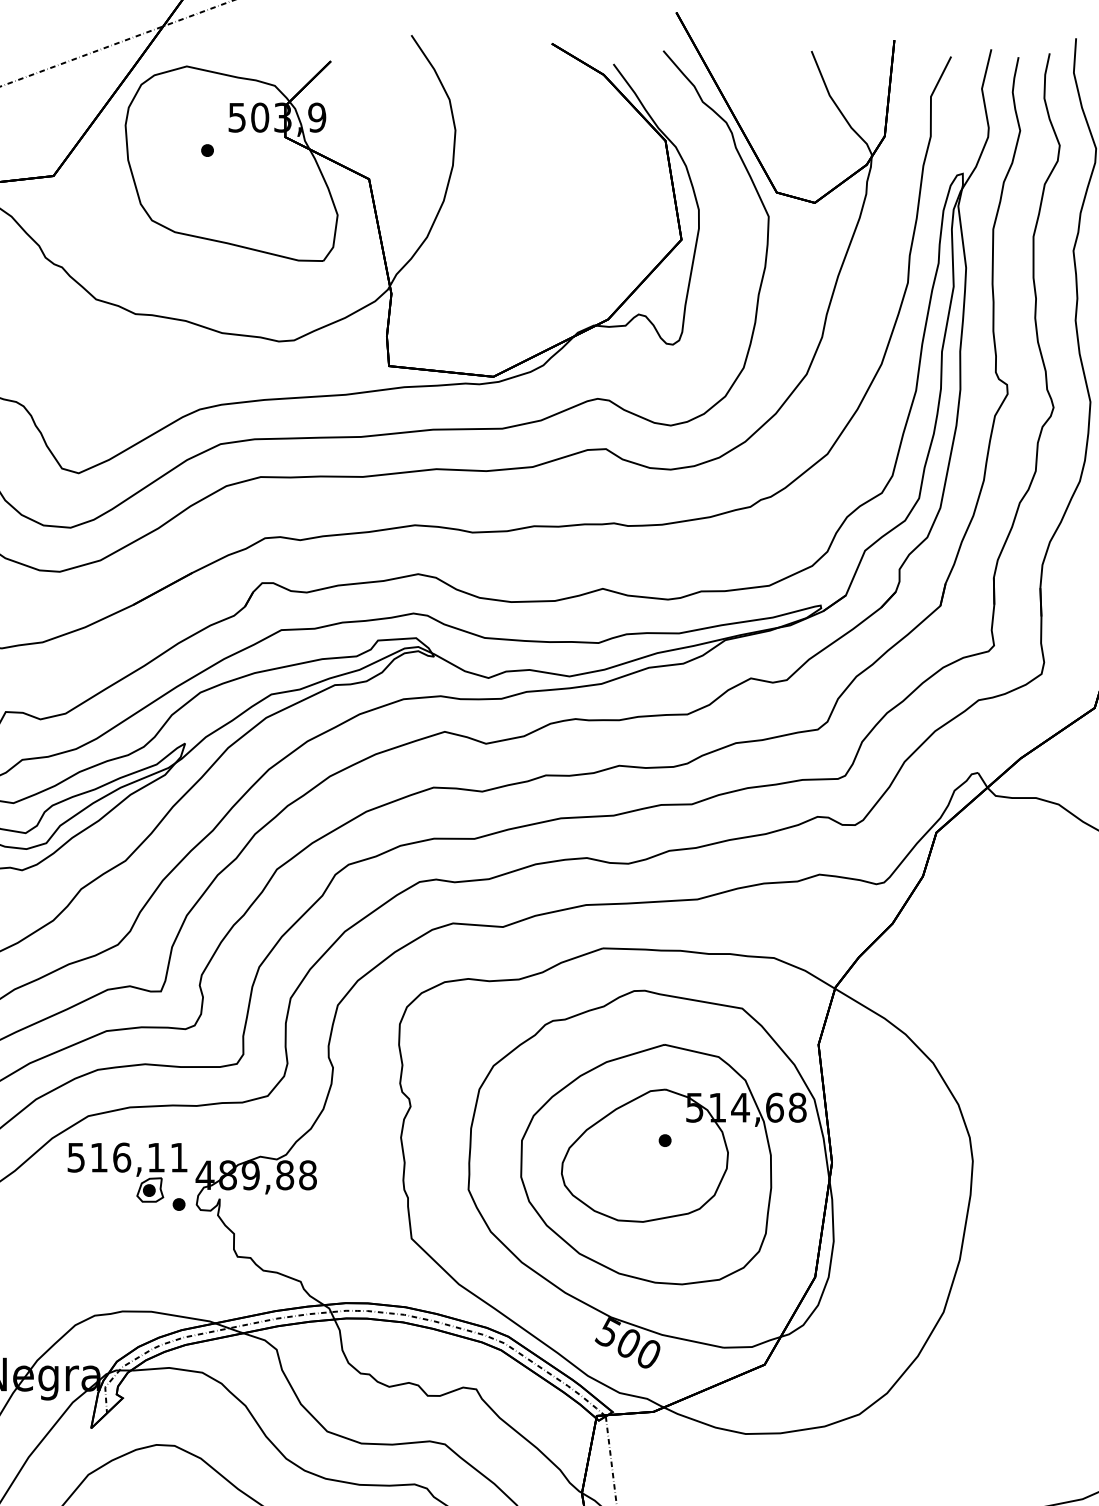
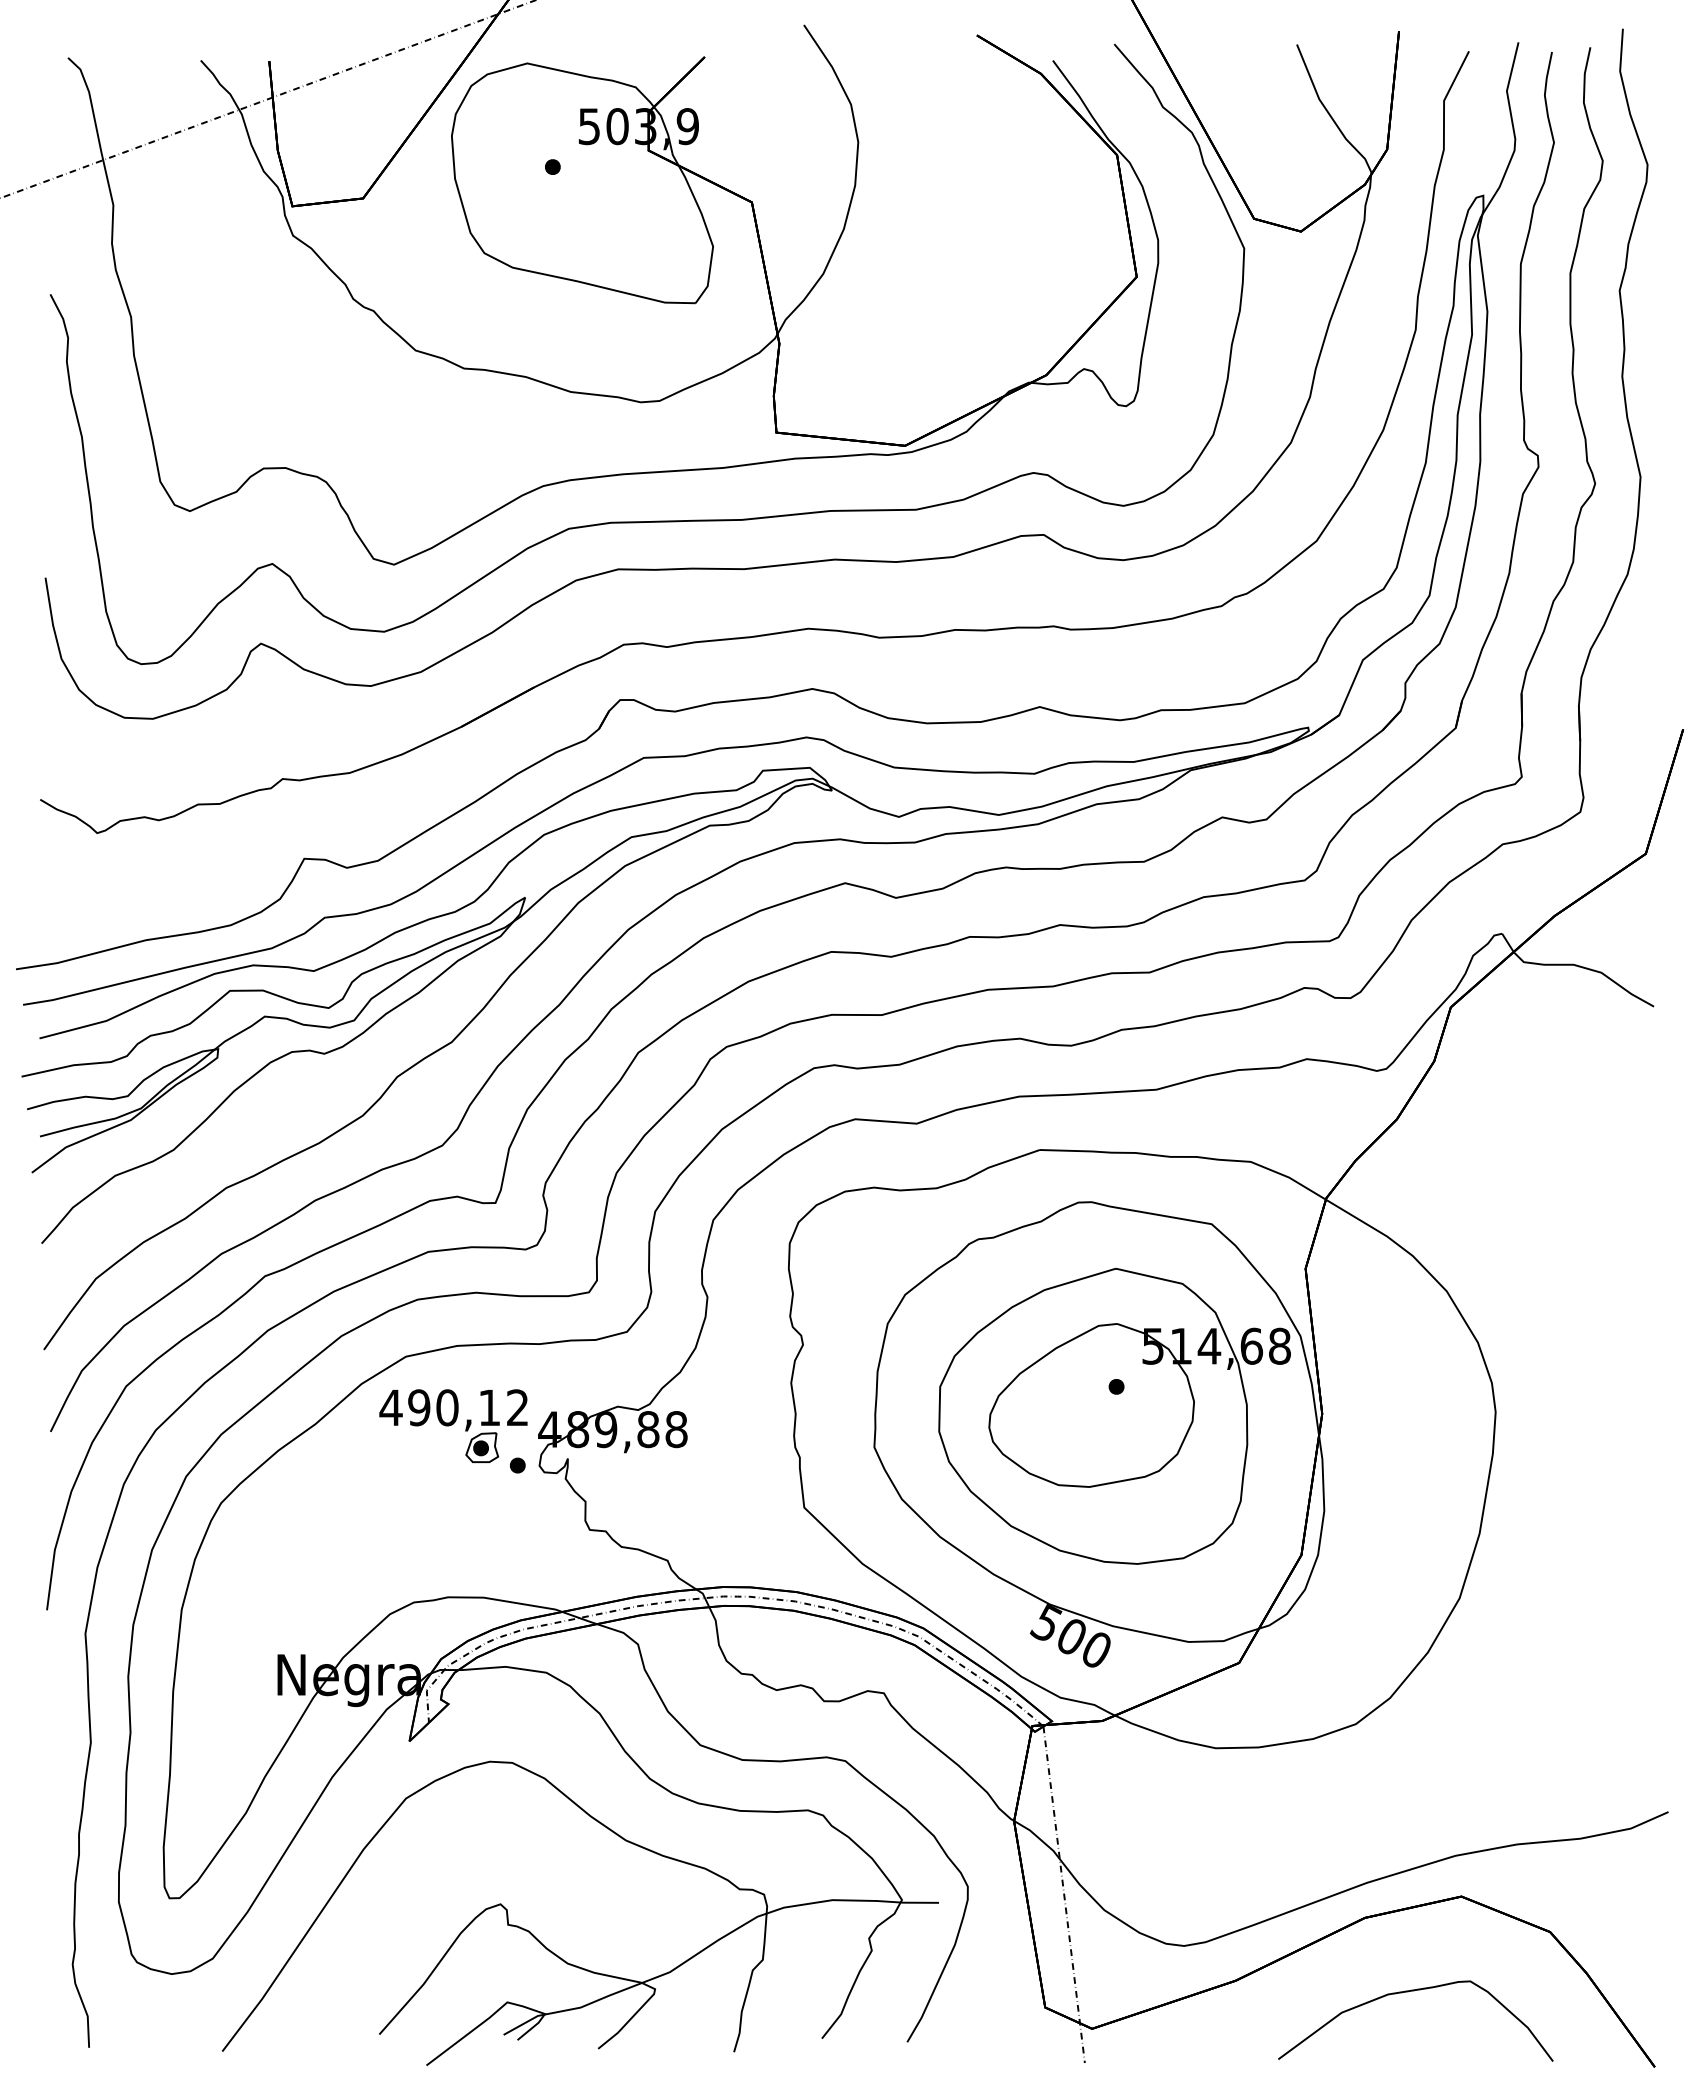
text: (126, 1157) -> (453, 1407), 516,11 -> 490,12

